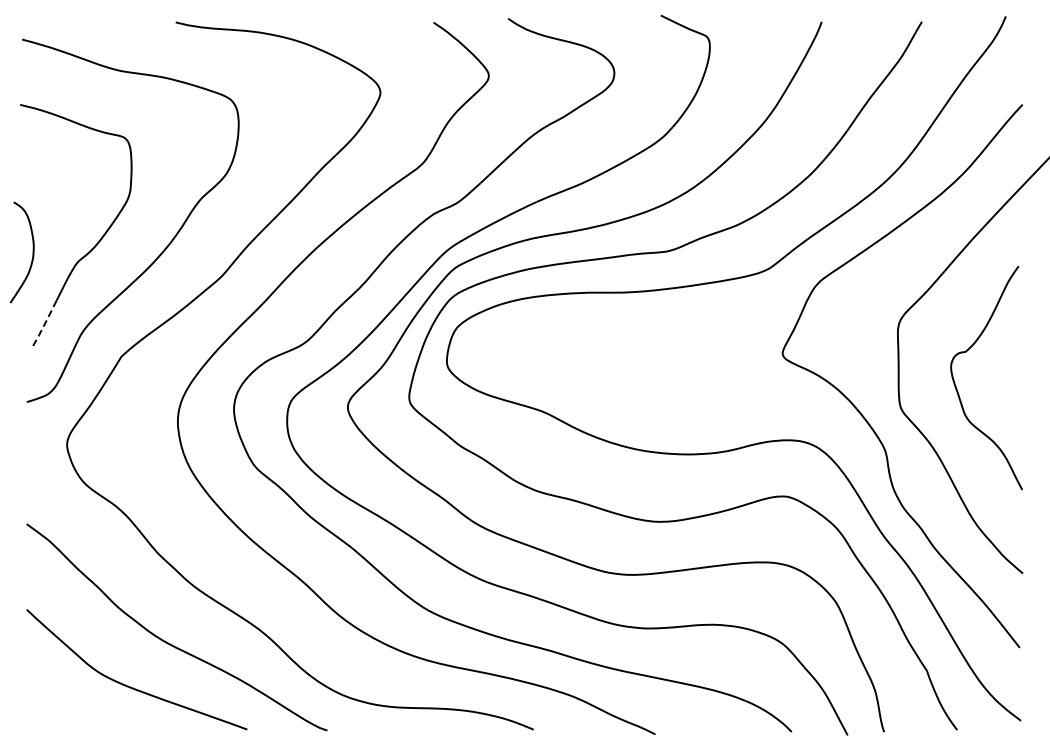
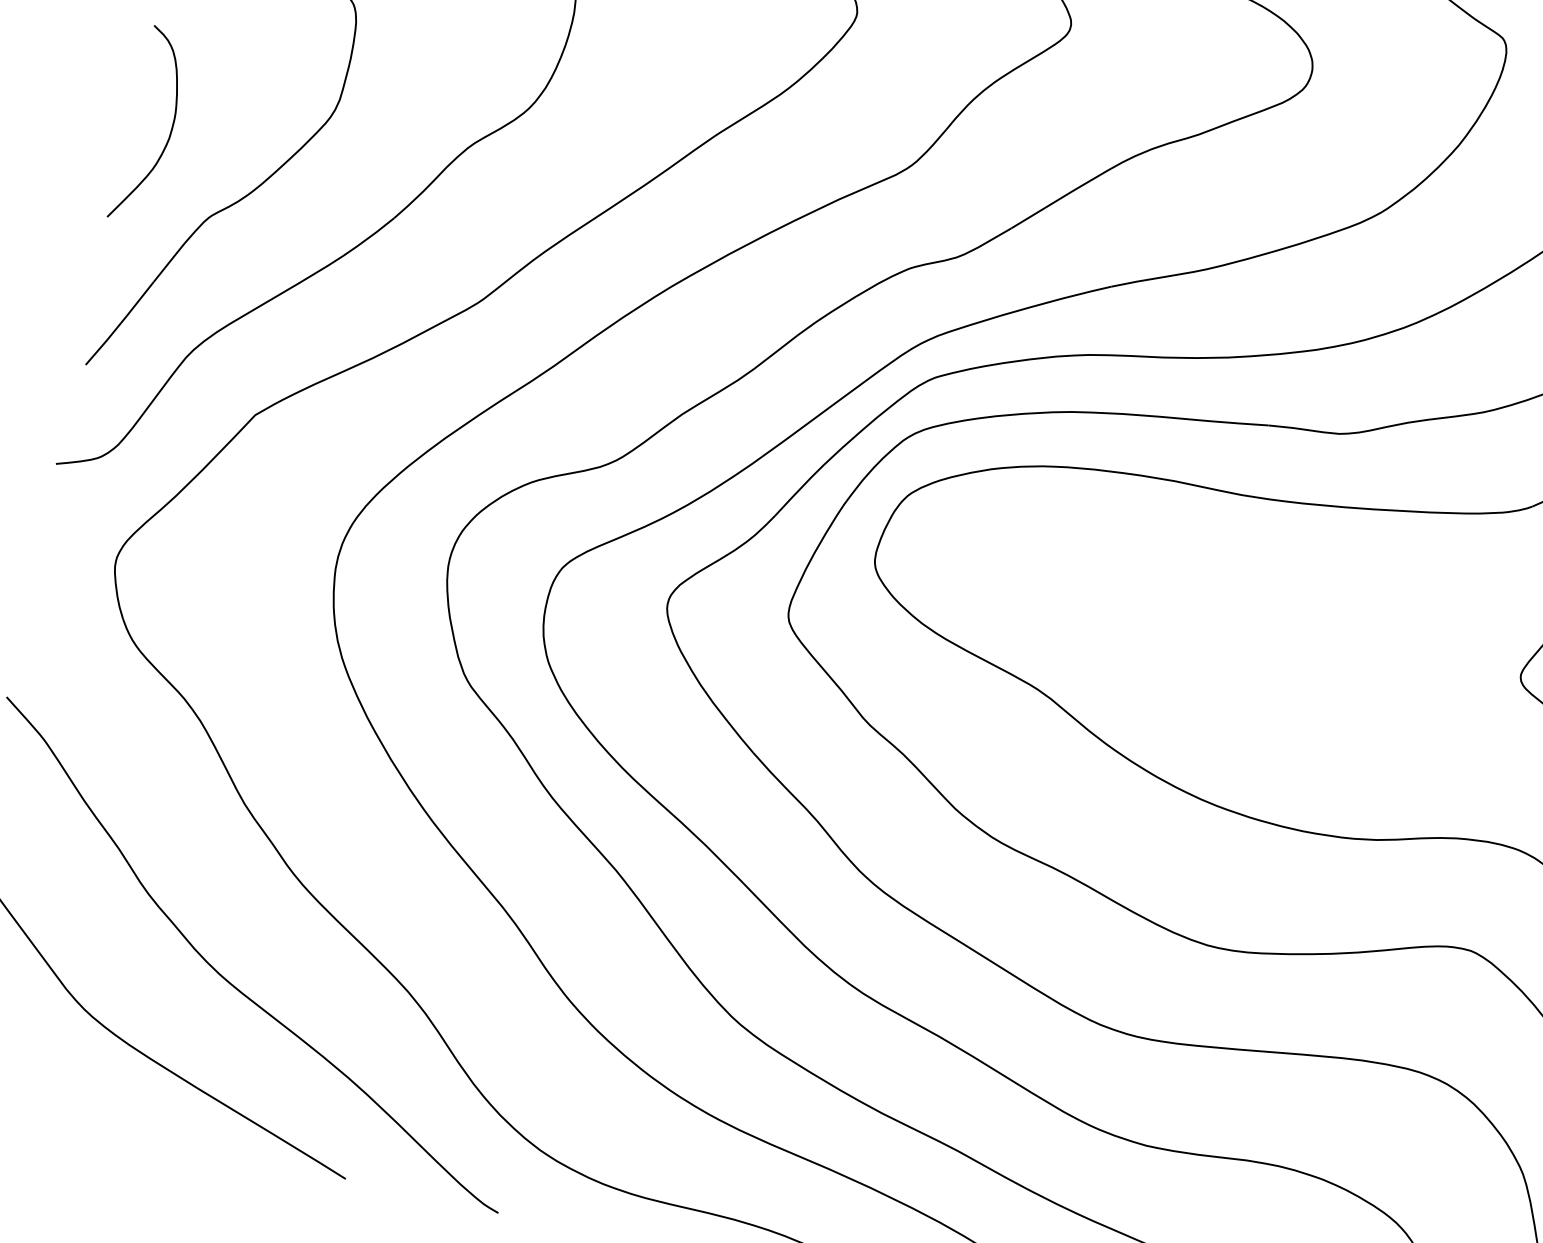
curve: (32, 252) -> (169, 129), moved
line: (44, 325) -> (120, 324), dashed -> solid

